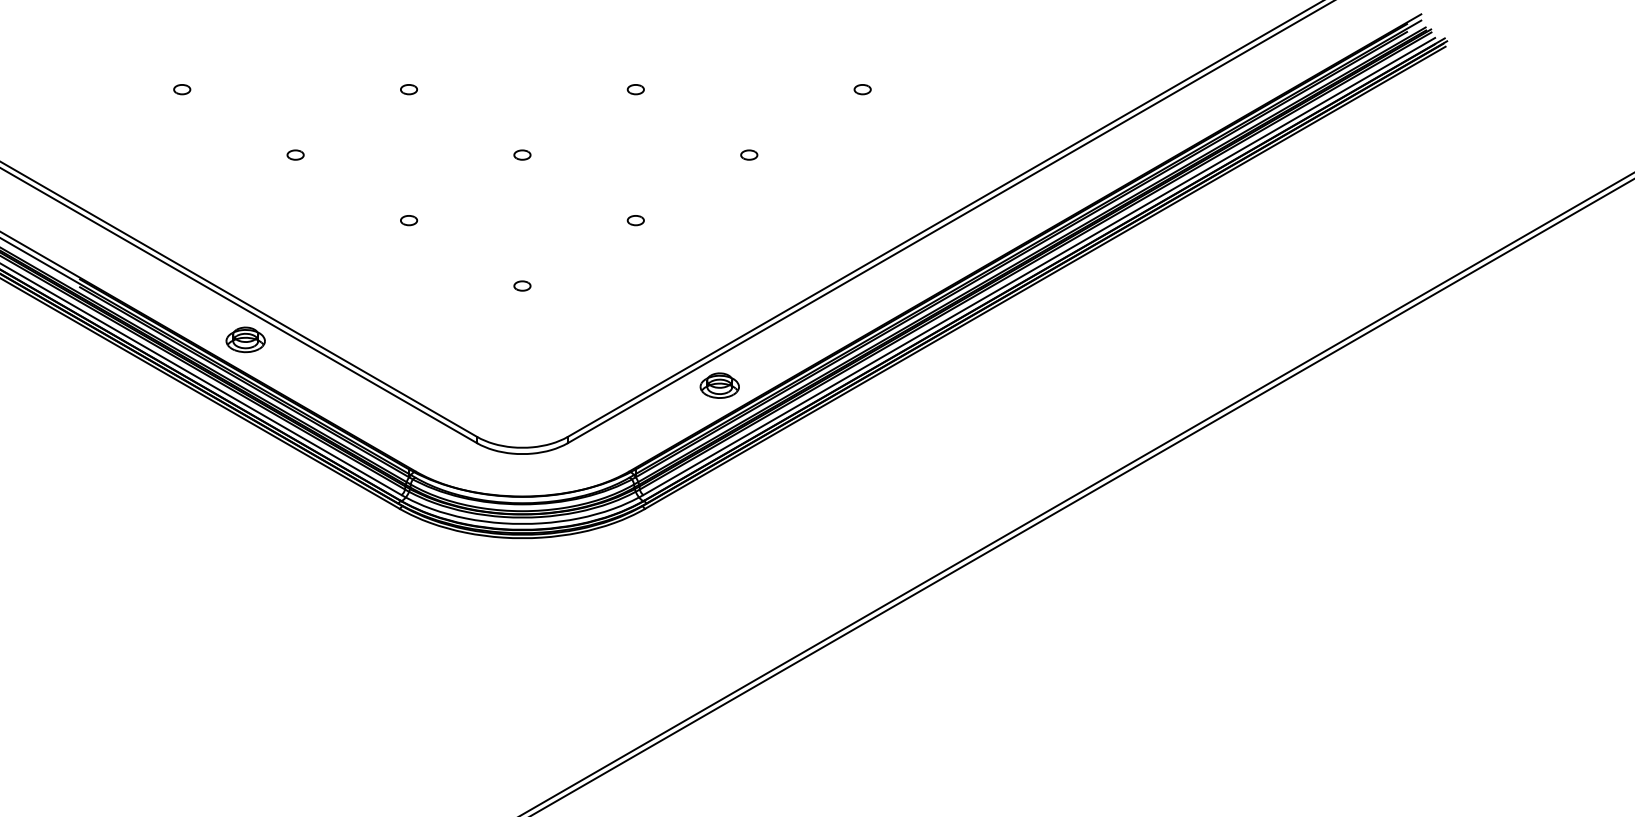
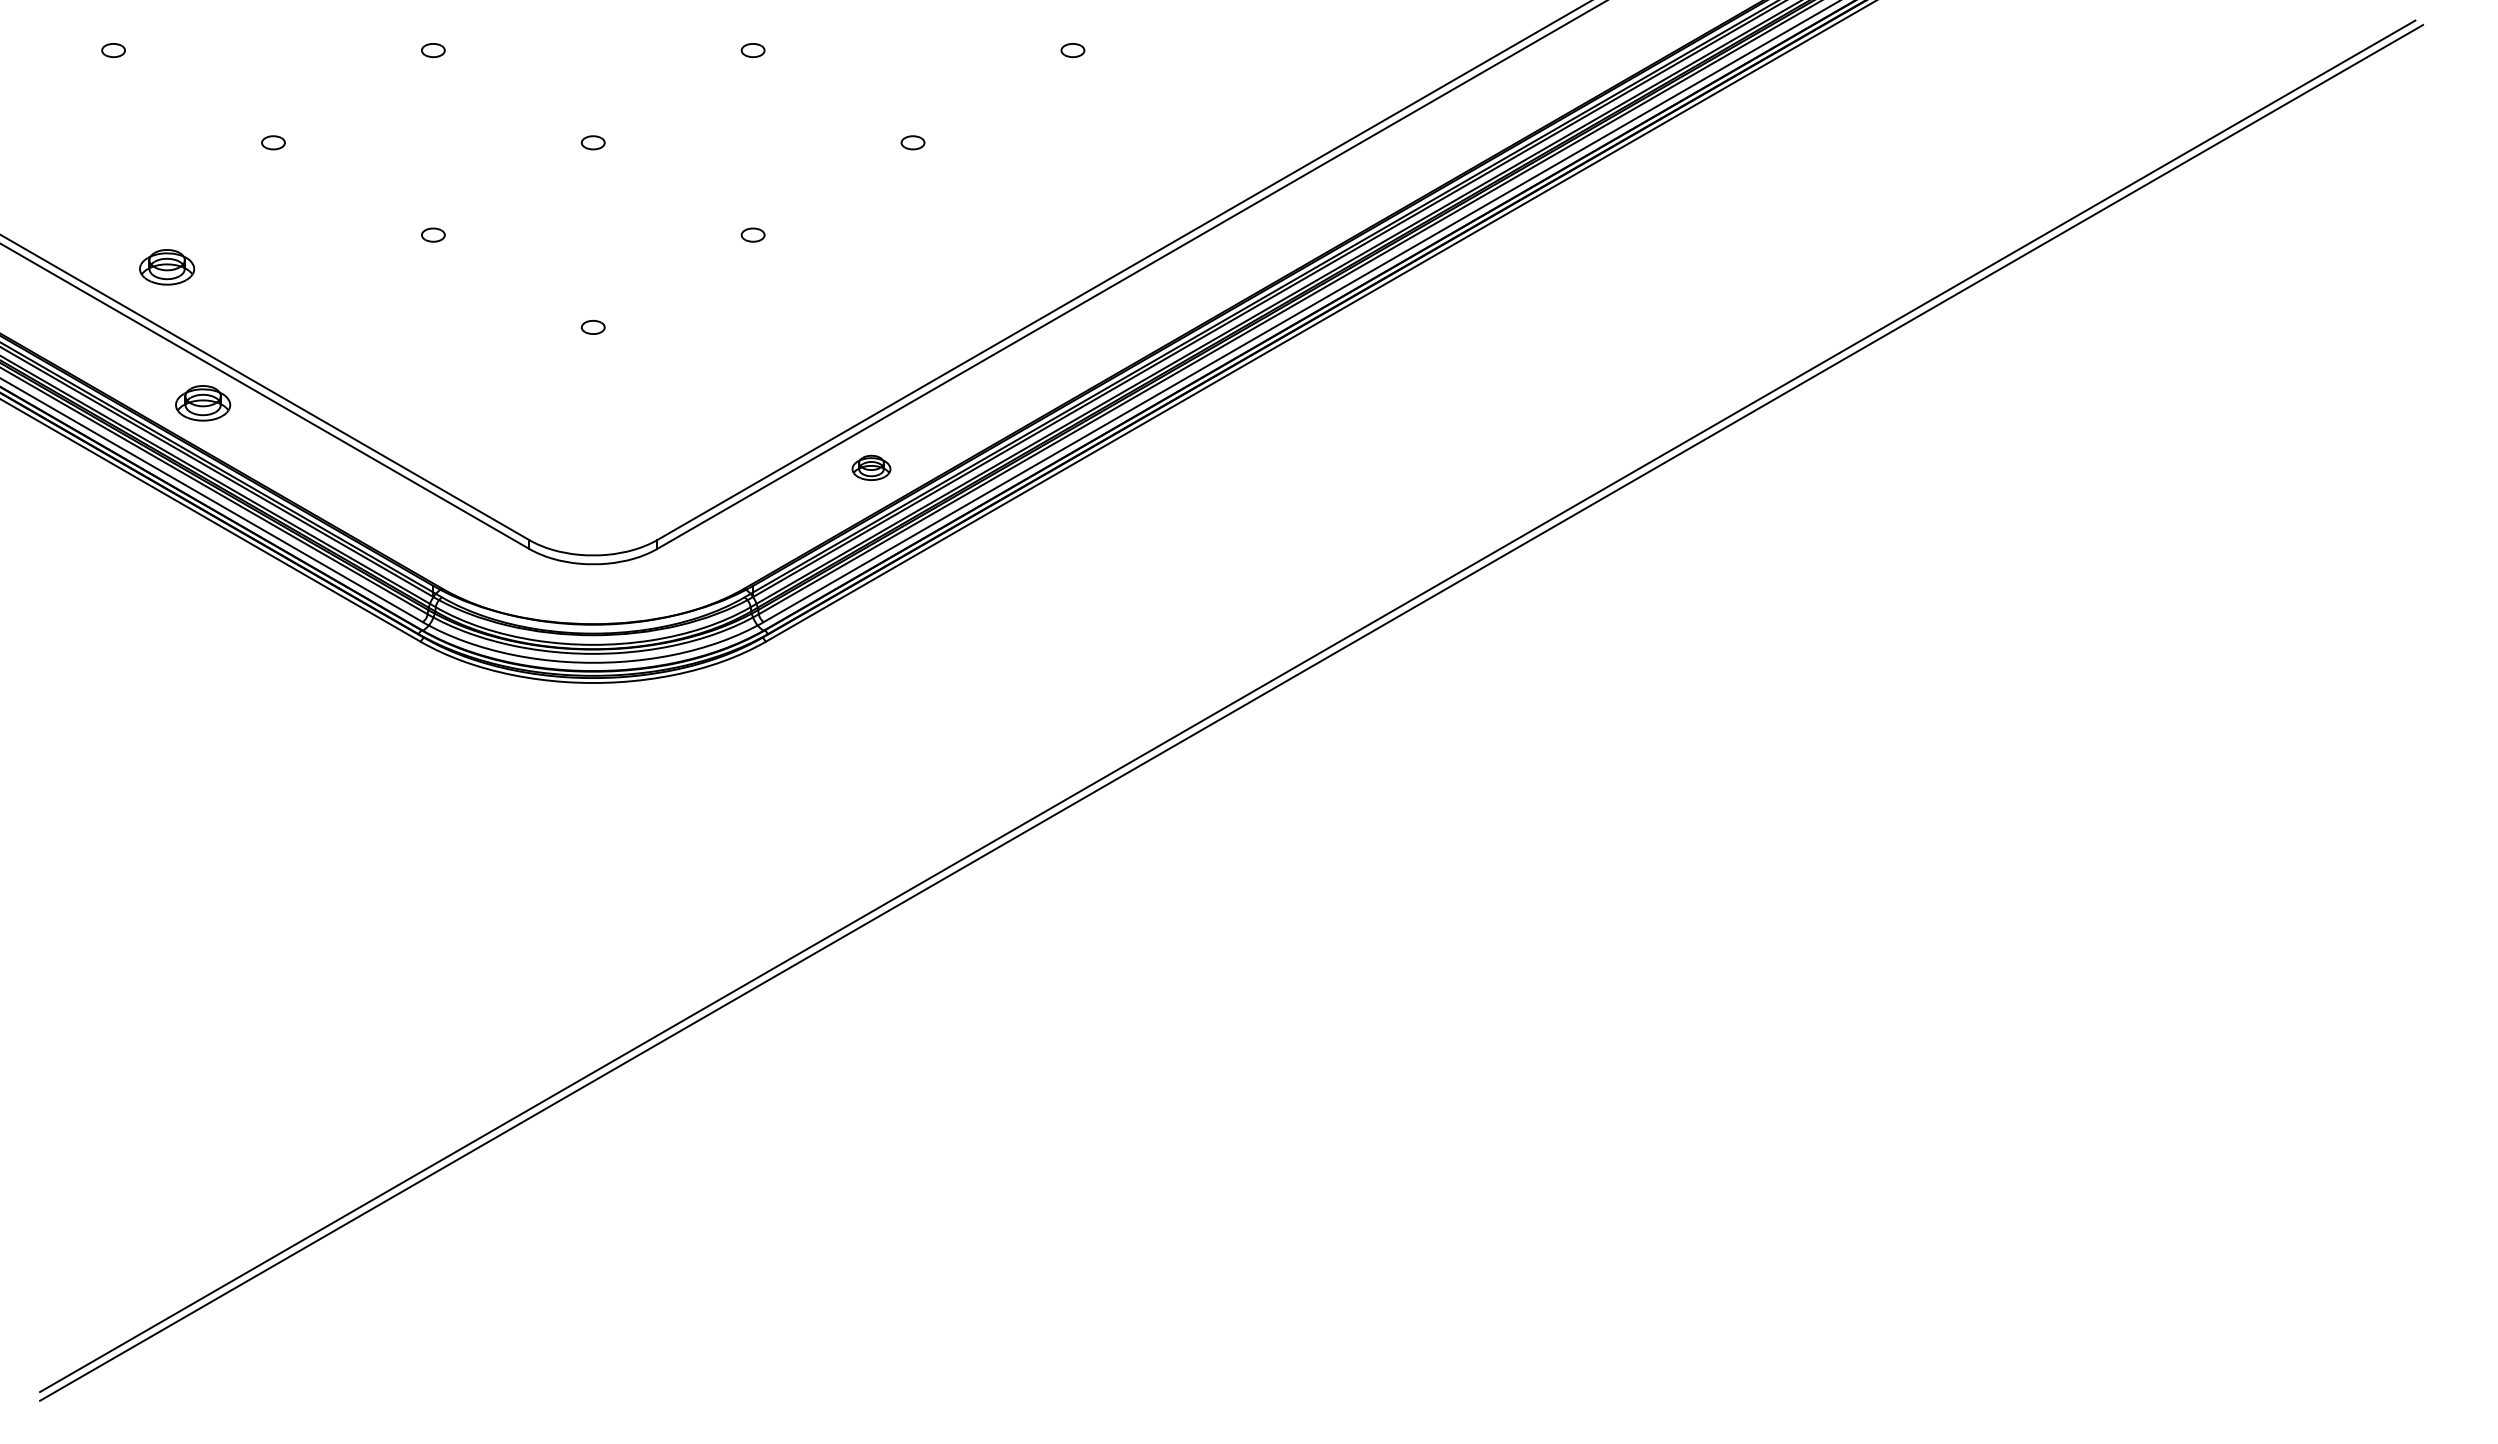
part: (220, 243) -> (167, 267), added
part: (719, 385) -> (871, 467), size x0.7

